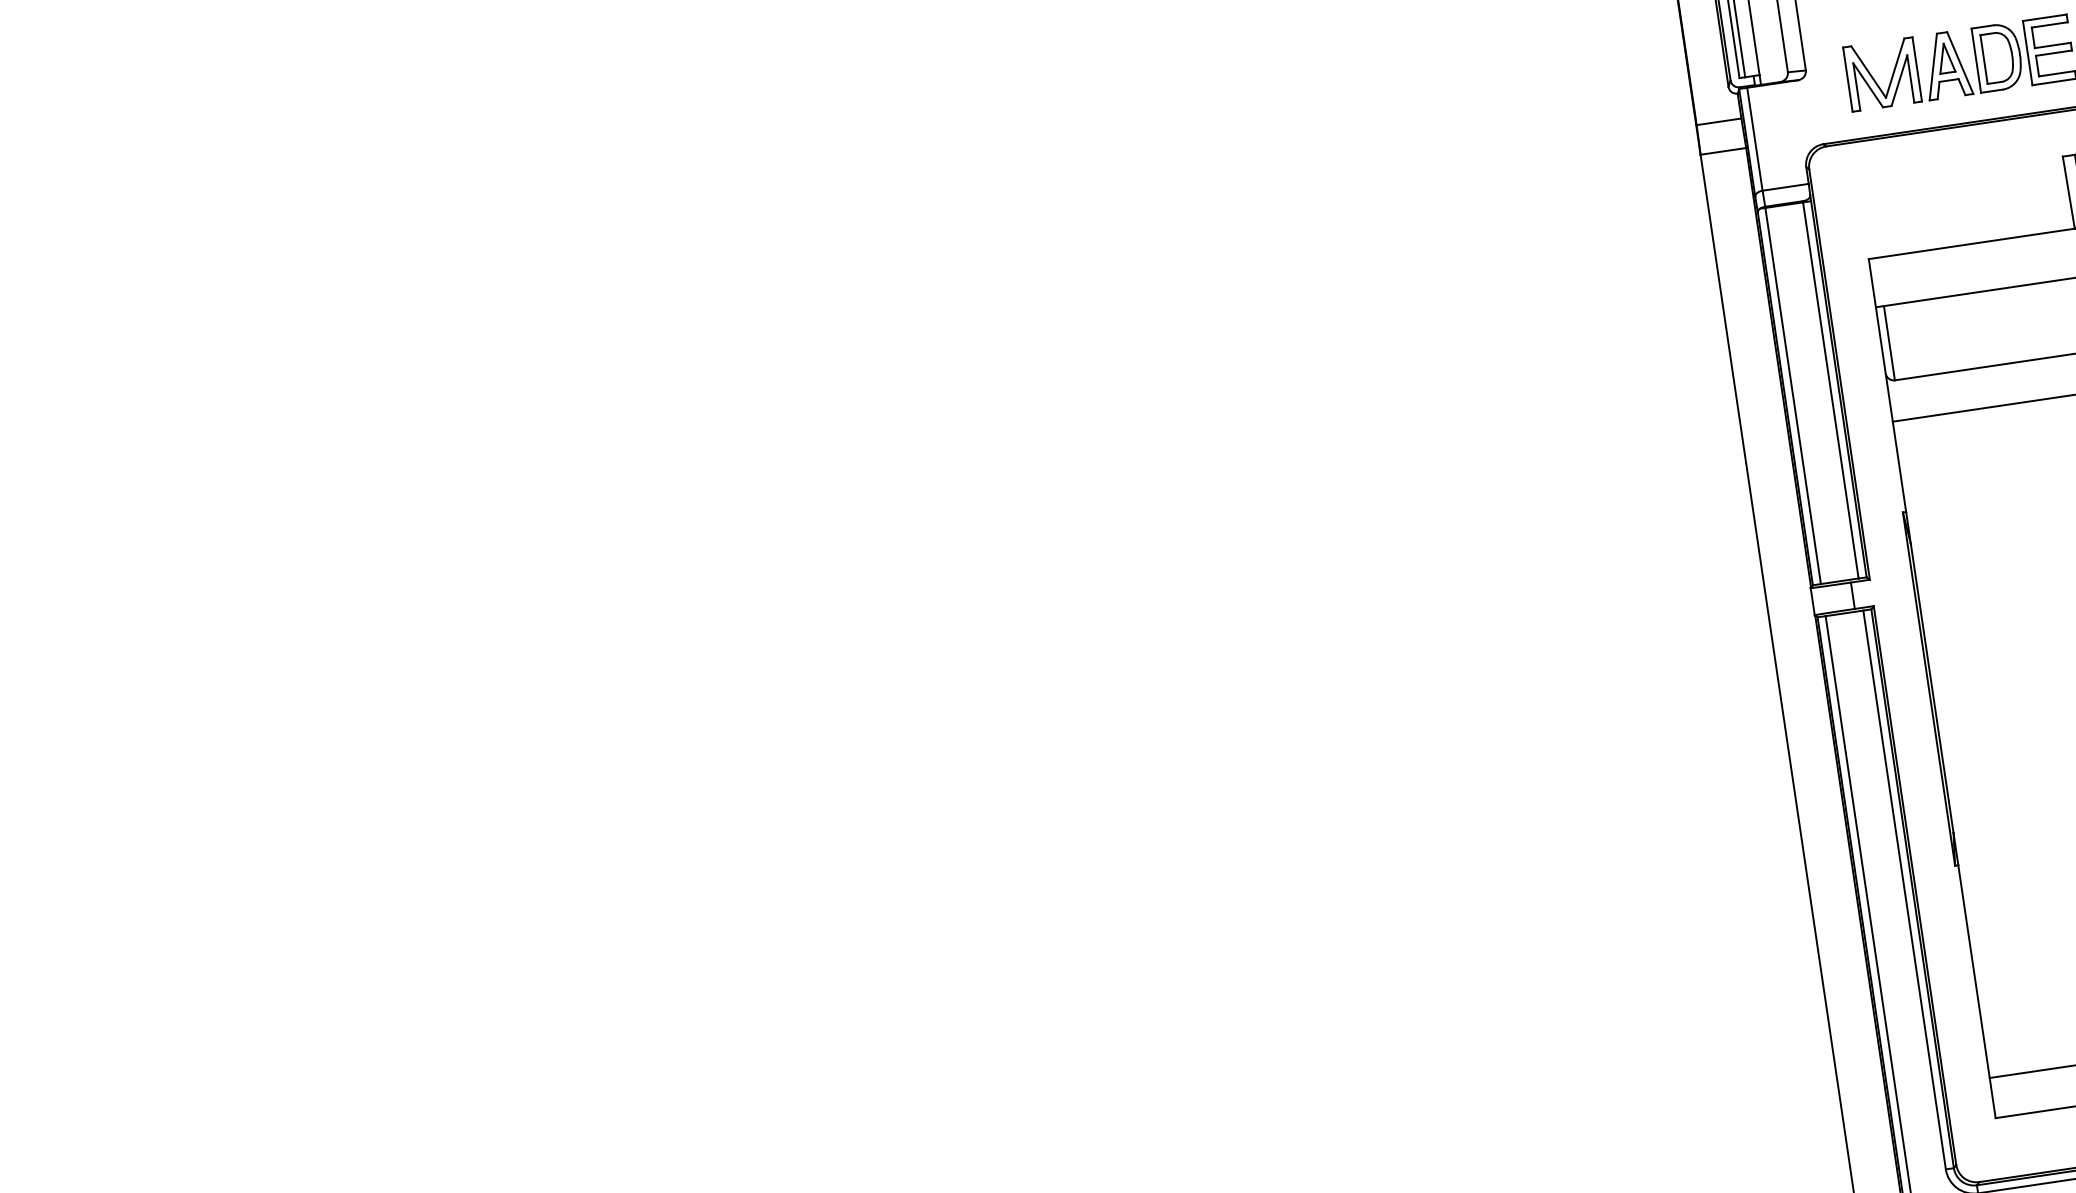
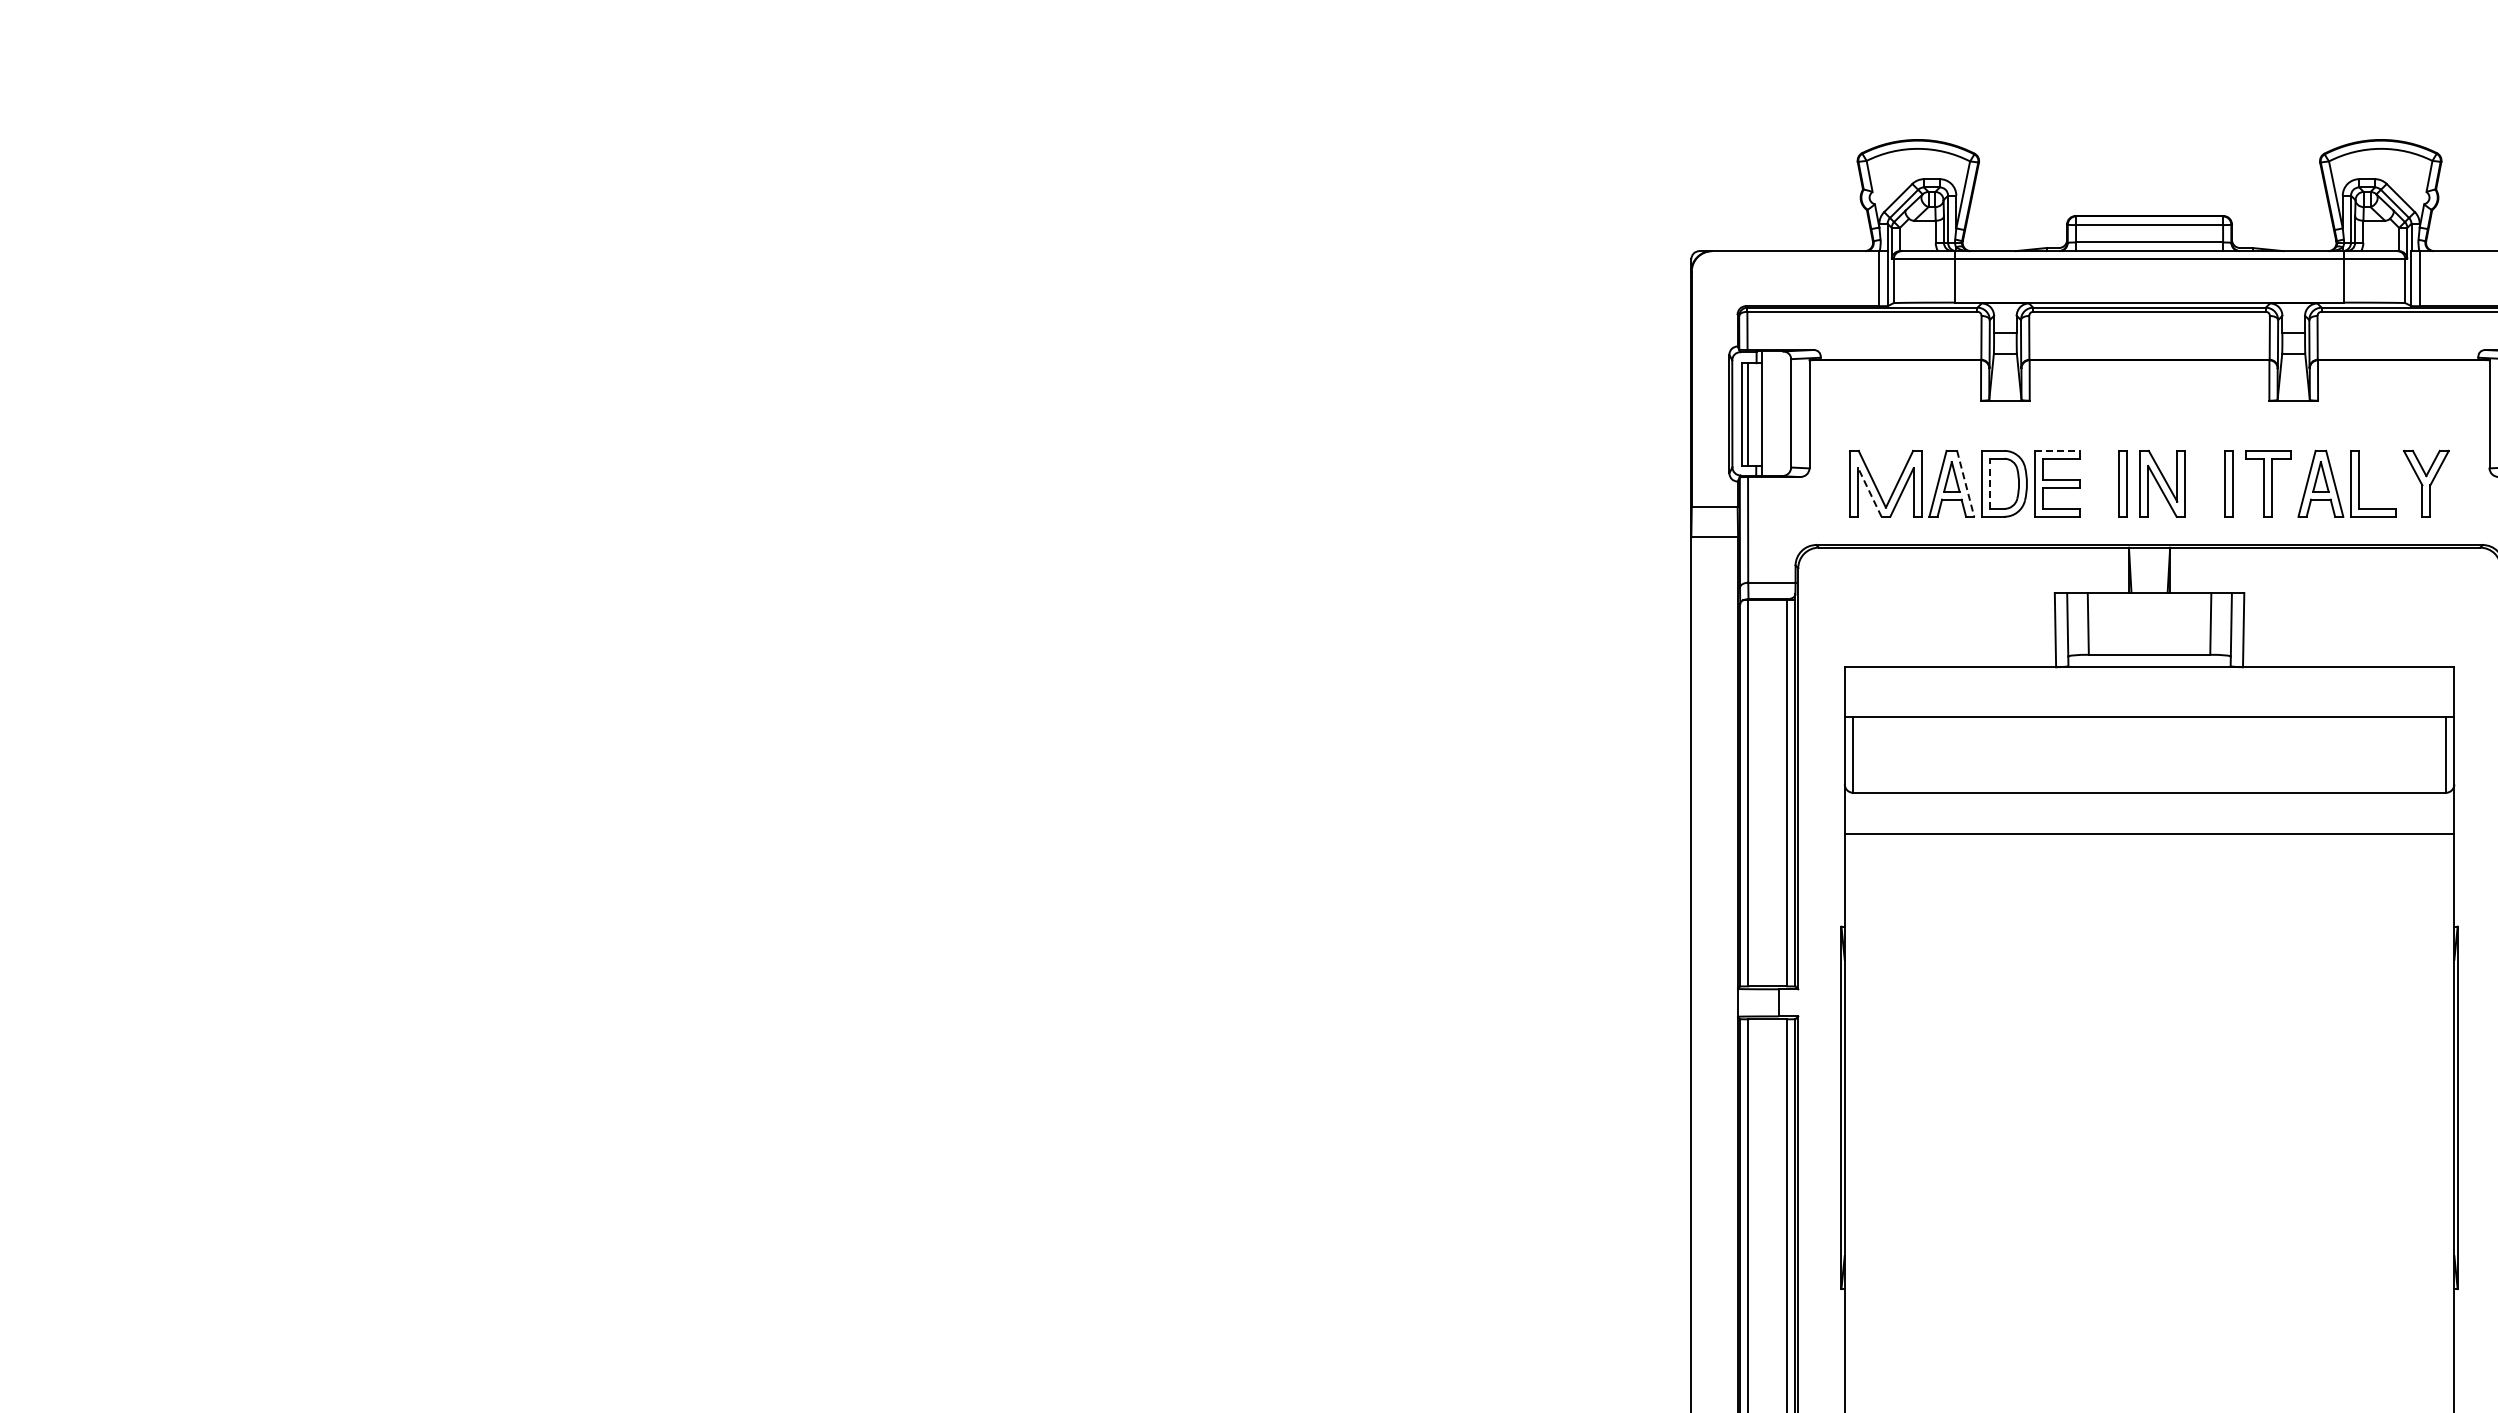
line: (2044, 17) -> (2057, 450), solid -> dashed
line: (1984, 59) -> (1990, 483), solid -> dashed
line: (1960, 63) -> (1965, 484), solid -> dashed
line: (1867, 85) -> (1869, 492), solid -> dashed

